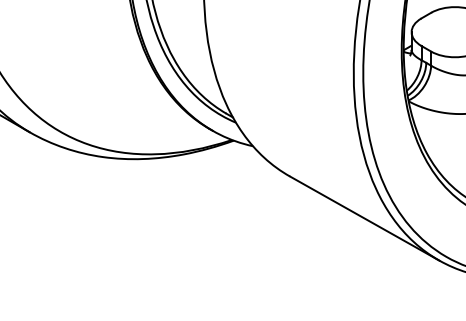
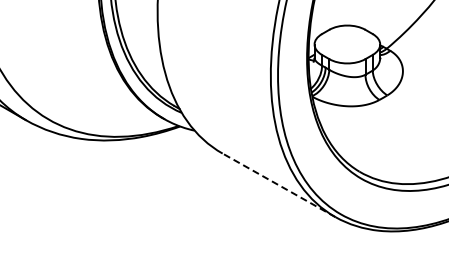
line: (365, 218) -> (279, 185), solid -> dashed

